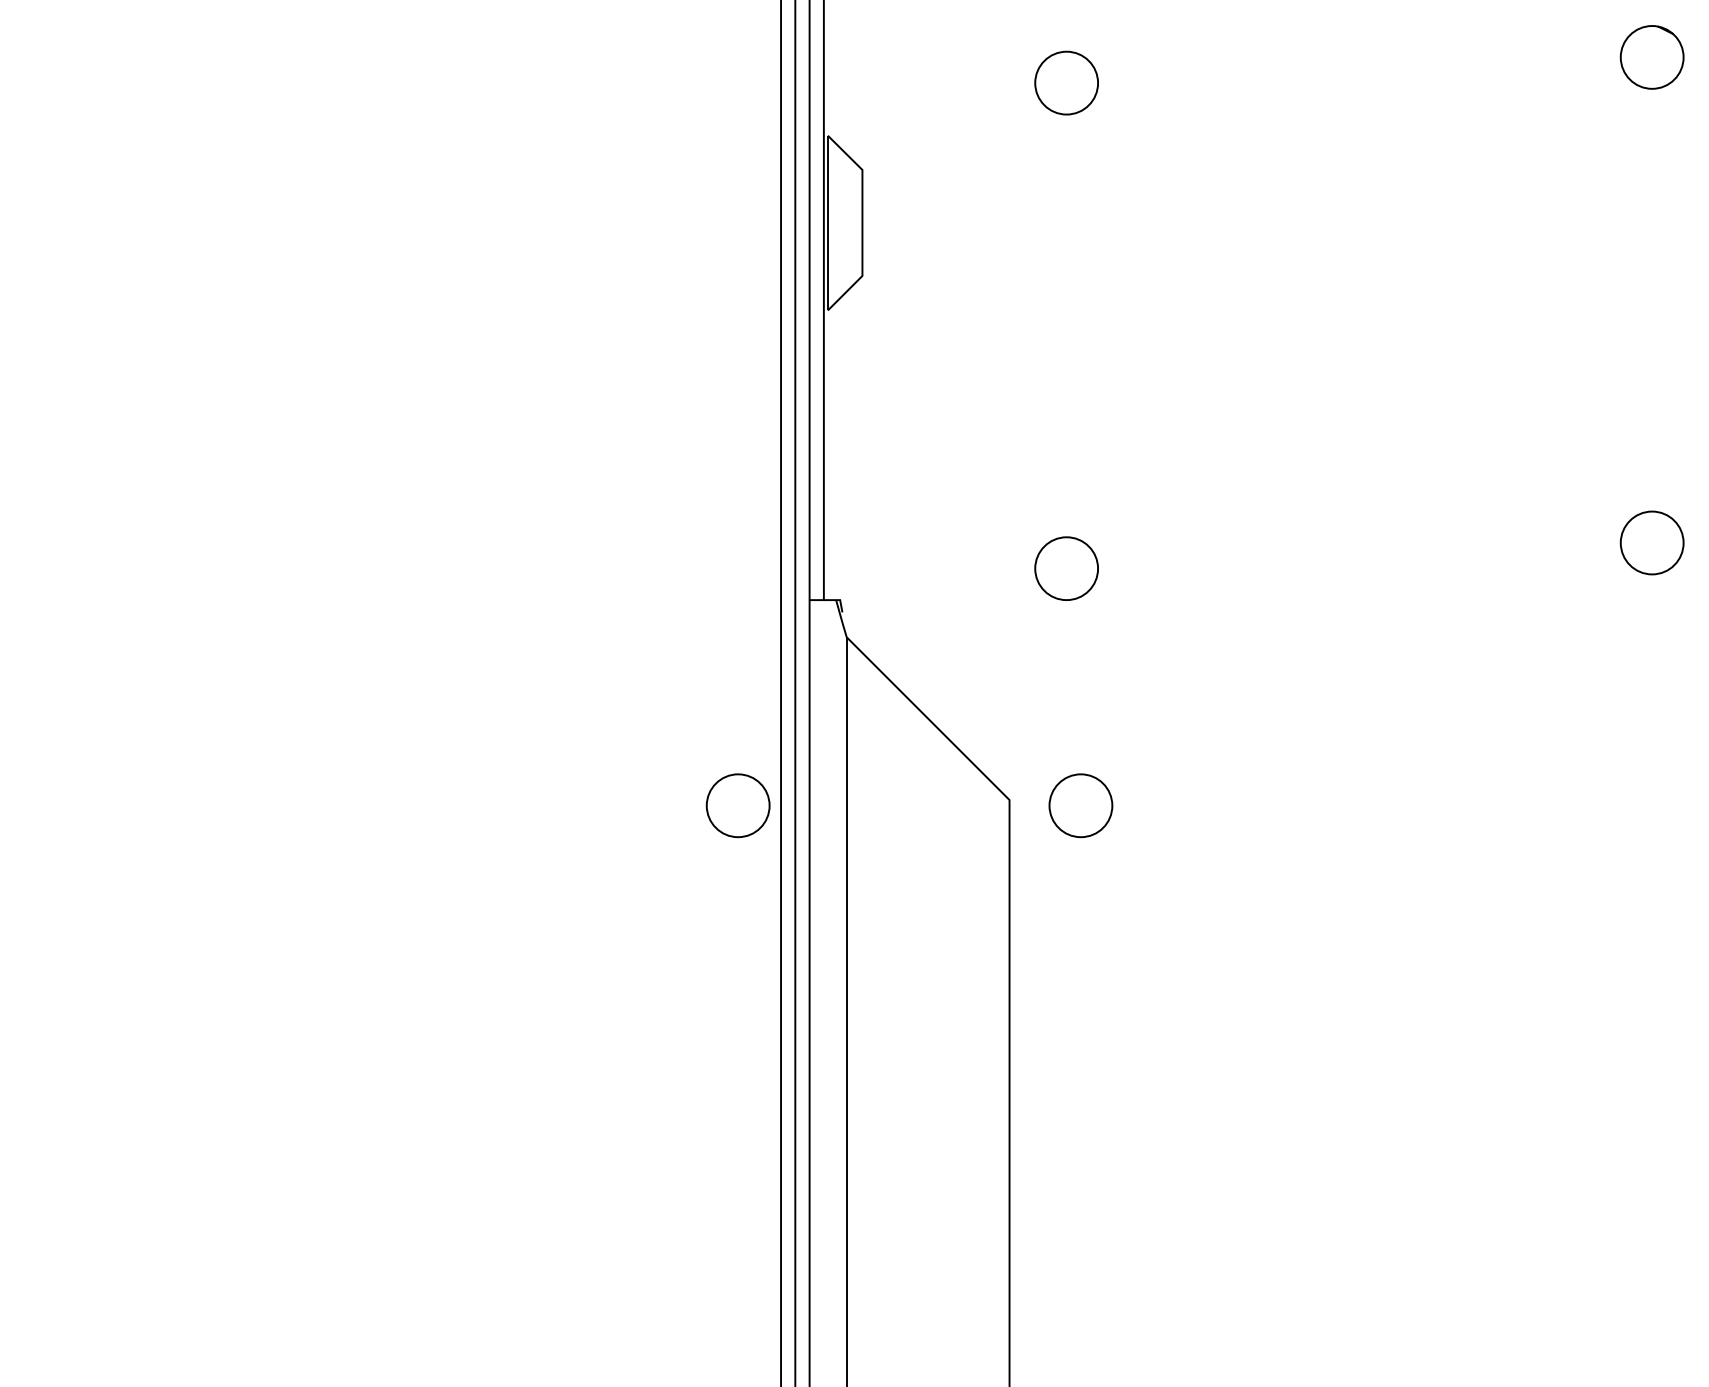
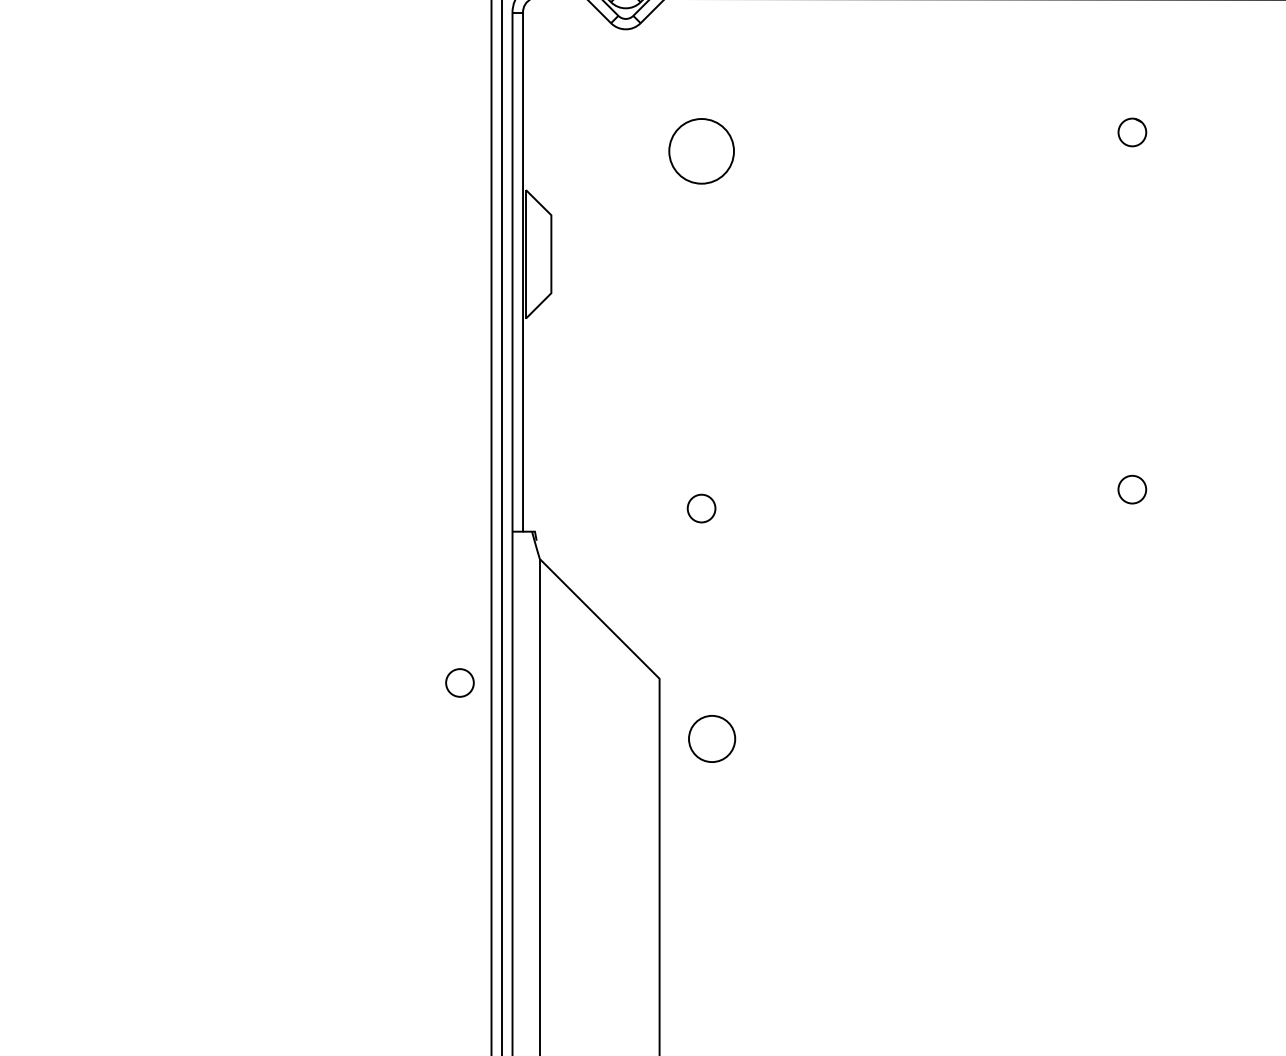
circle: (1652, 57) -> (1132, 132), size x0.6
circle: (1066, 83) -> (701, 151), size x1.4
circle: (1652, 542) -> (1132, 489), size x0.6
circle: (1066, 568) -> (701, 508), size x0.6
circle: (737, 805) -> (459, 682), size x0.6
circle: (1081, 805) -> (712, 738), moved

